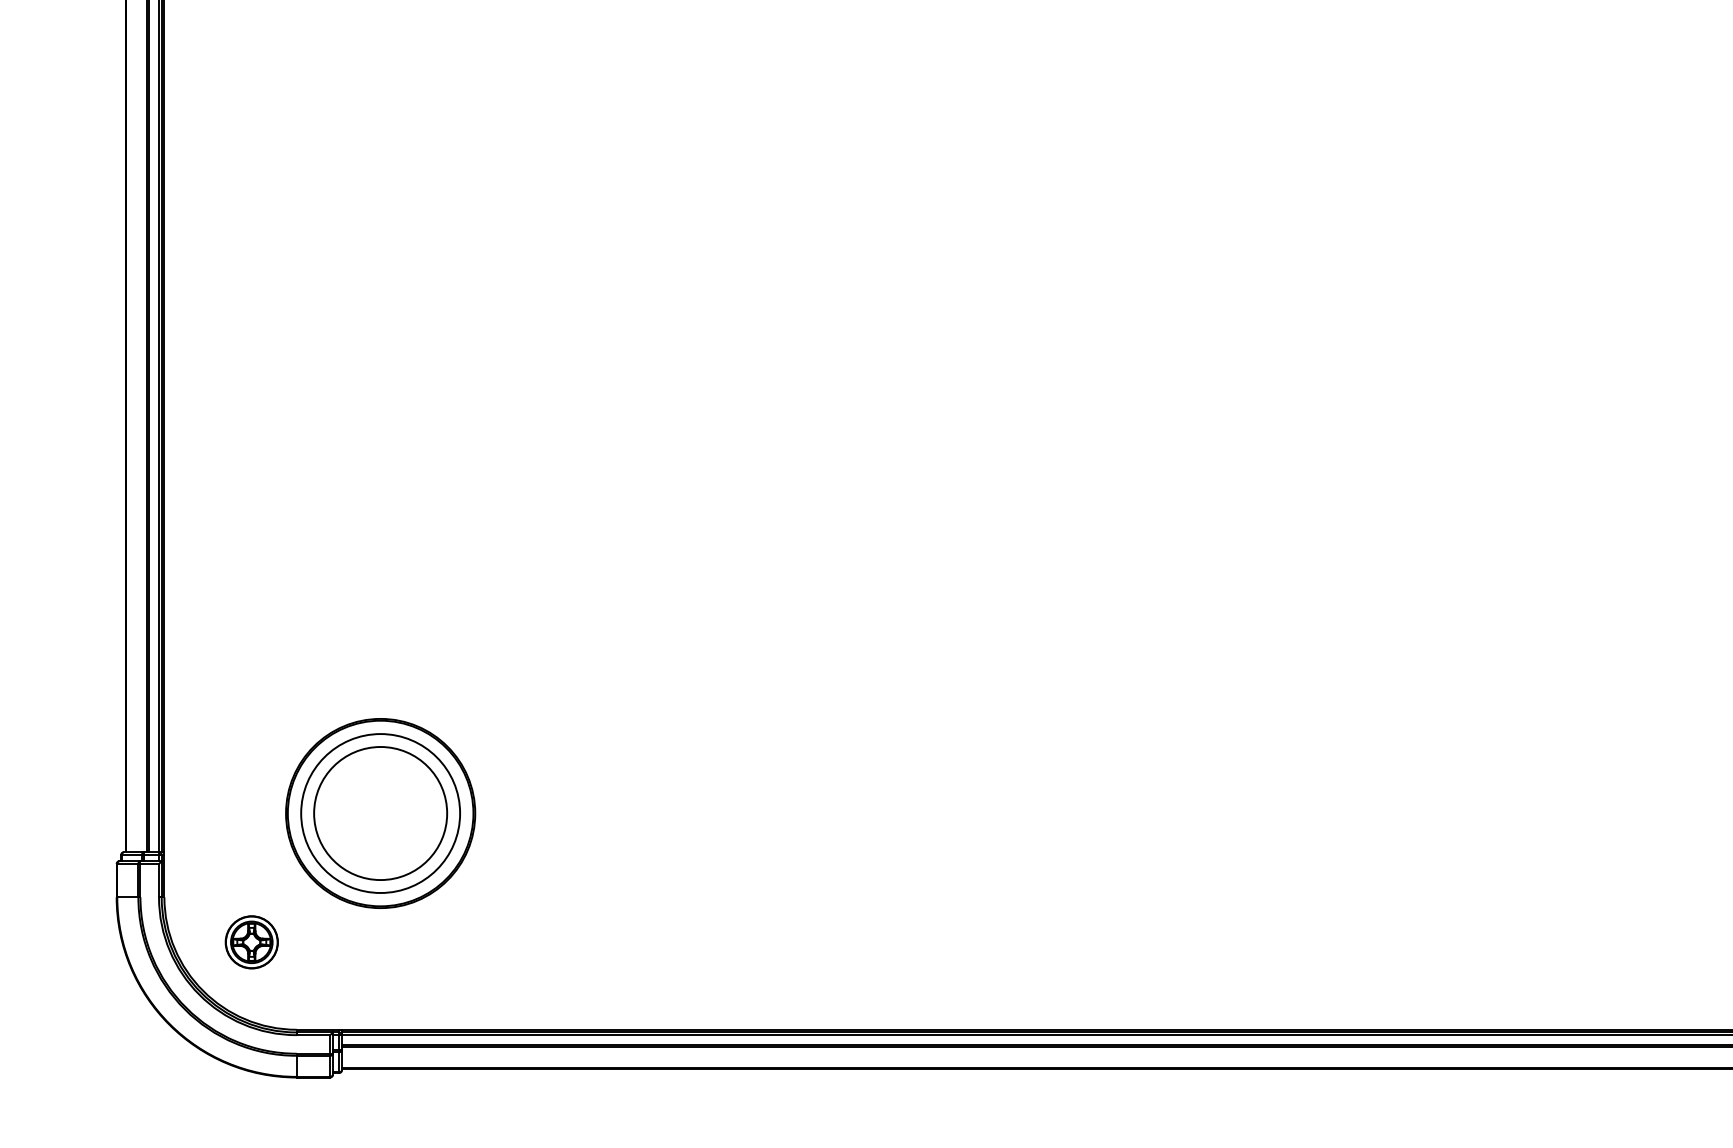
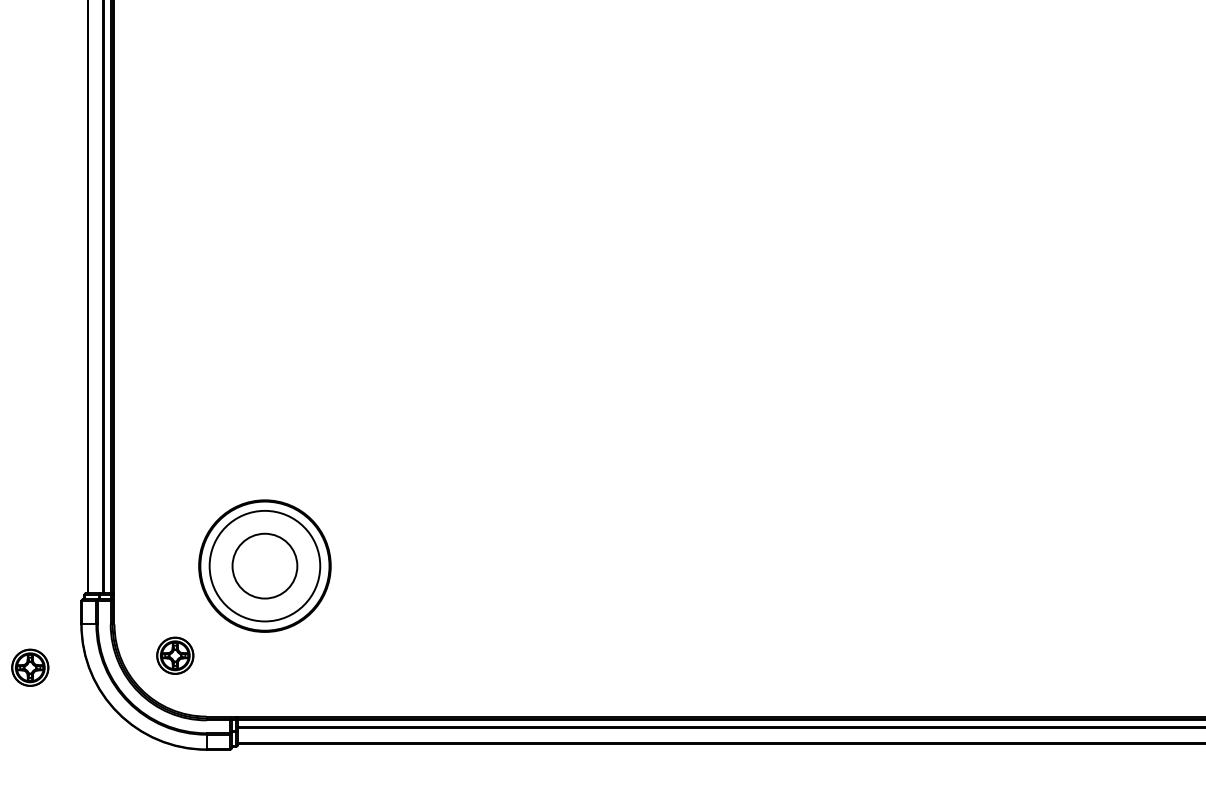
circle: (380, 812) -> (264, 565), size x0.7
part: (43, 959) -> (30, 667), added

